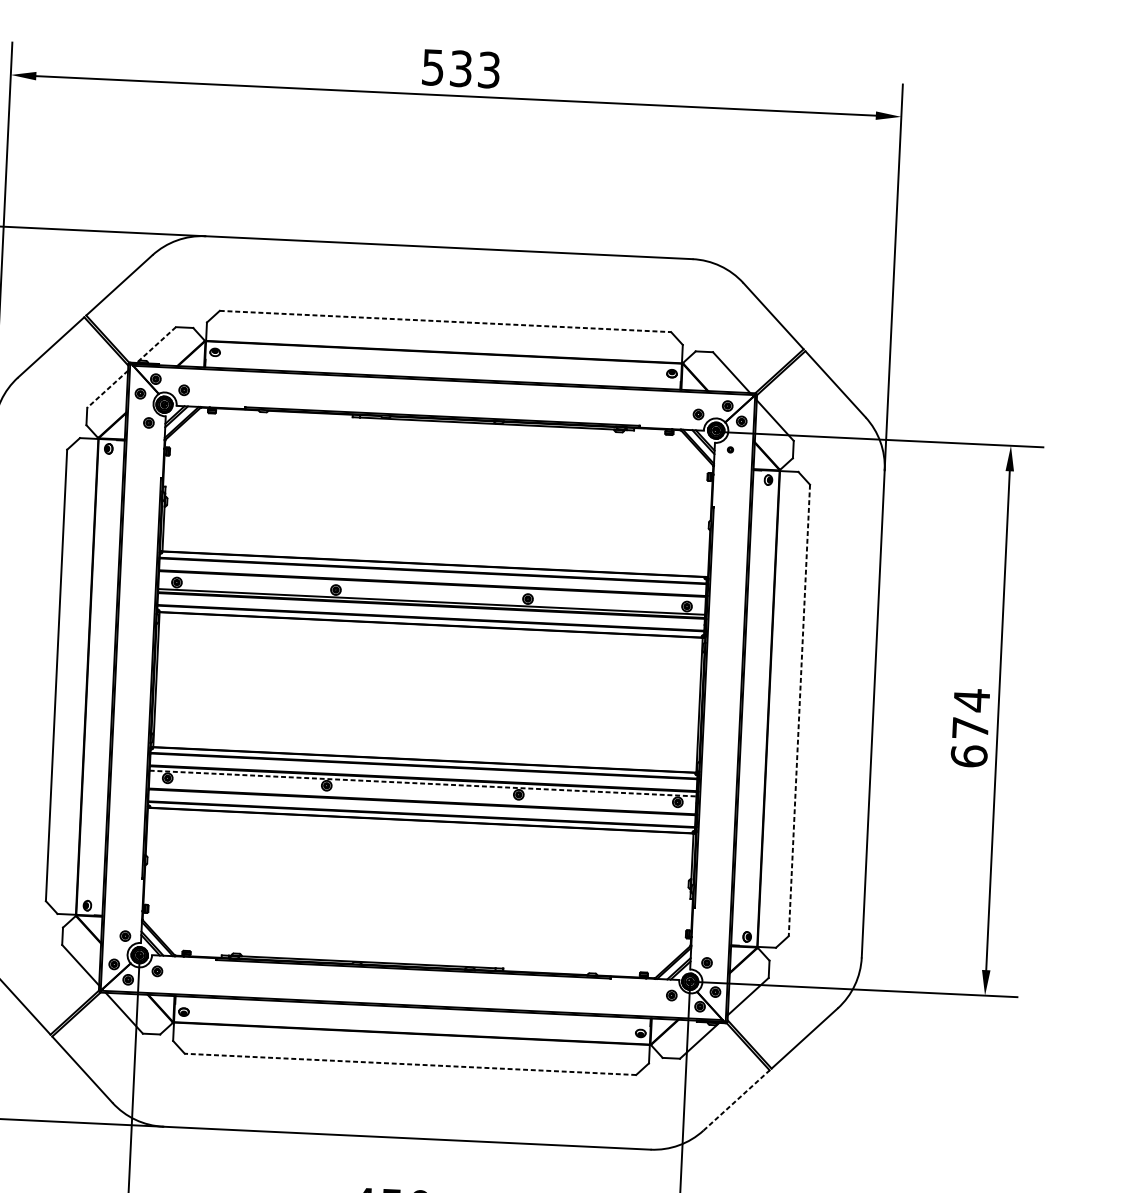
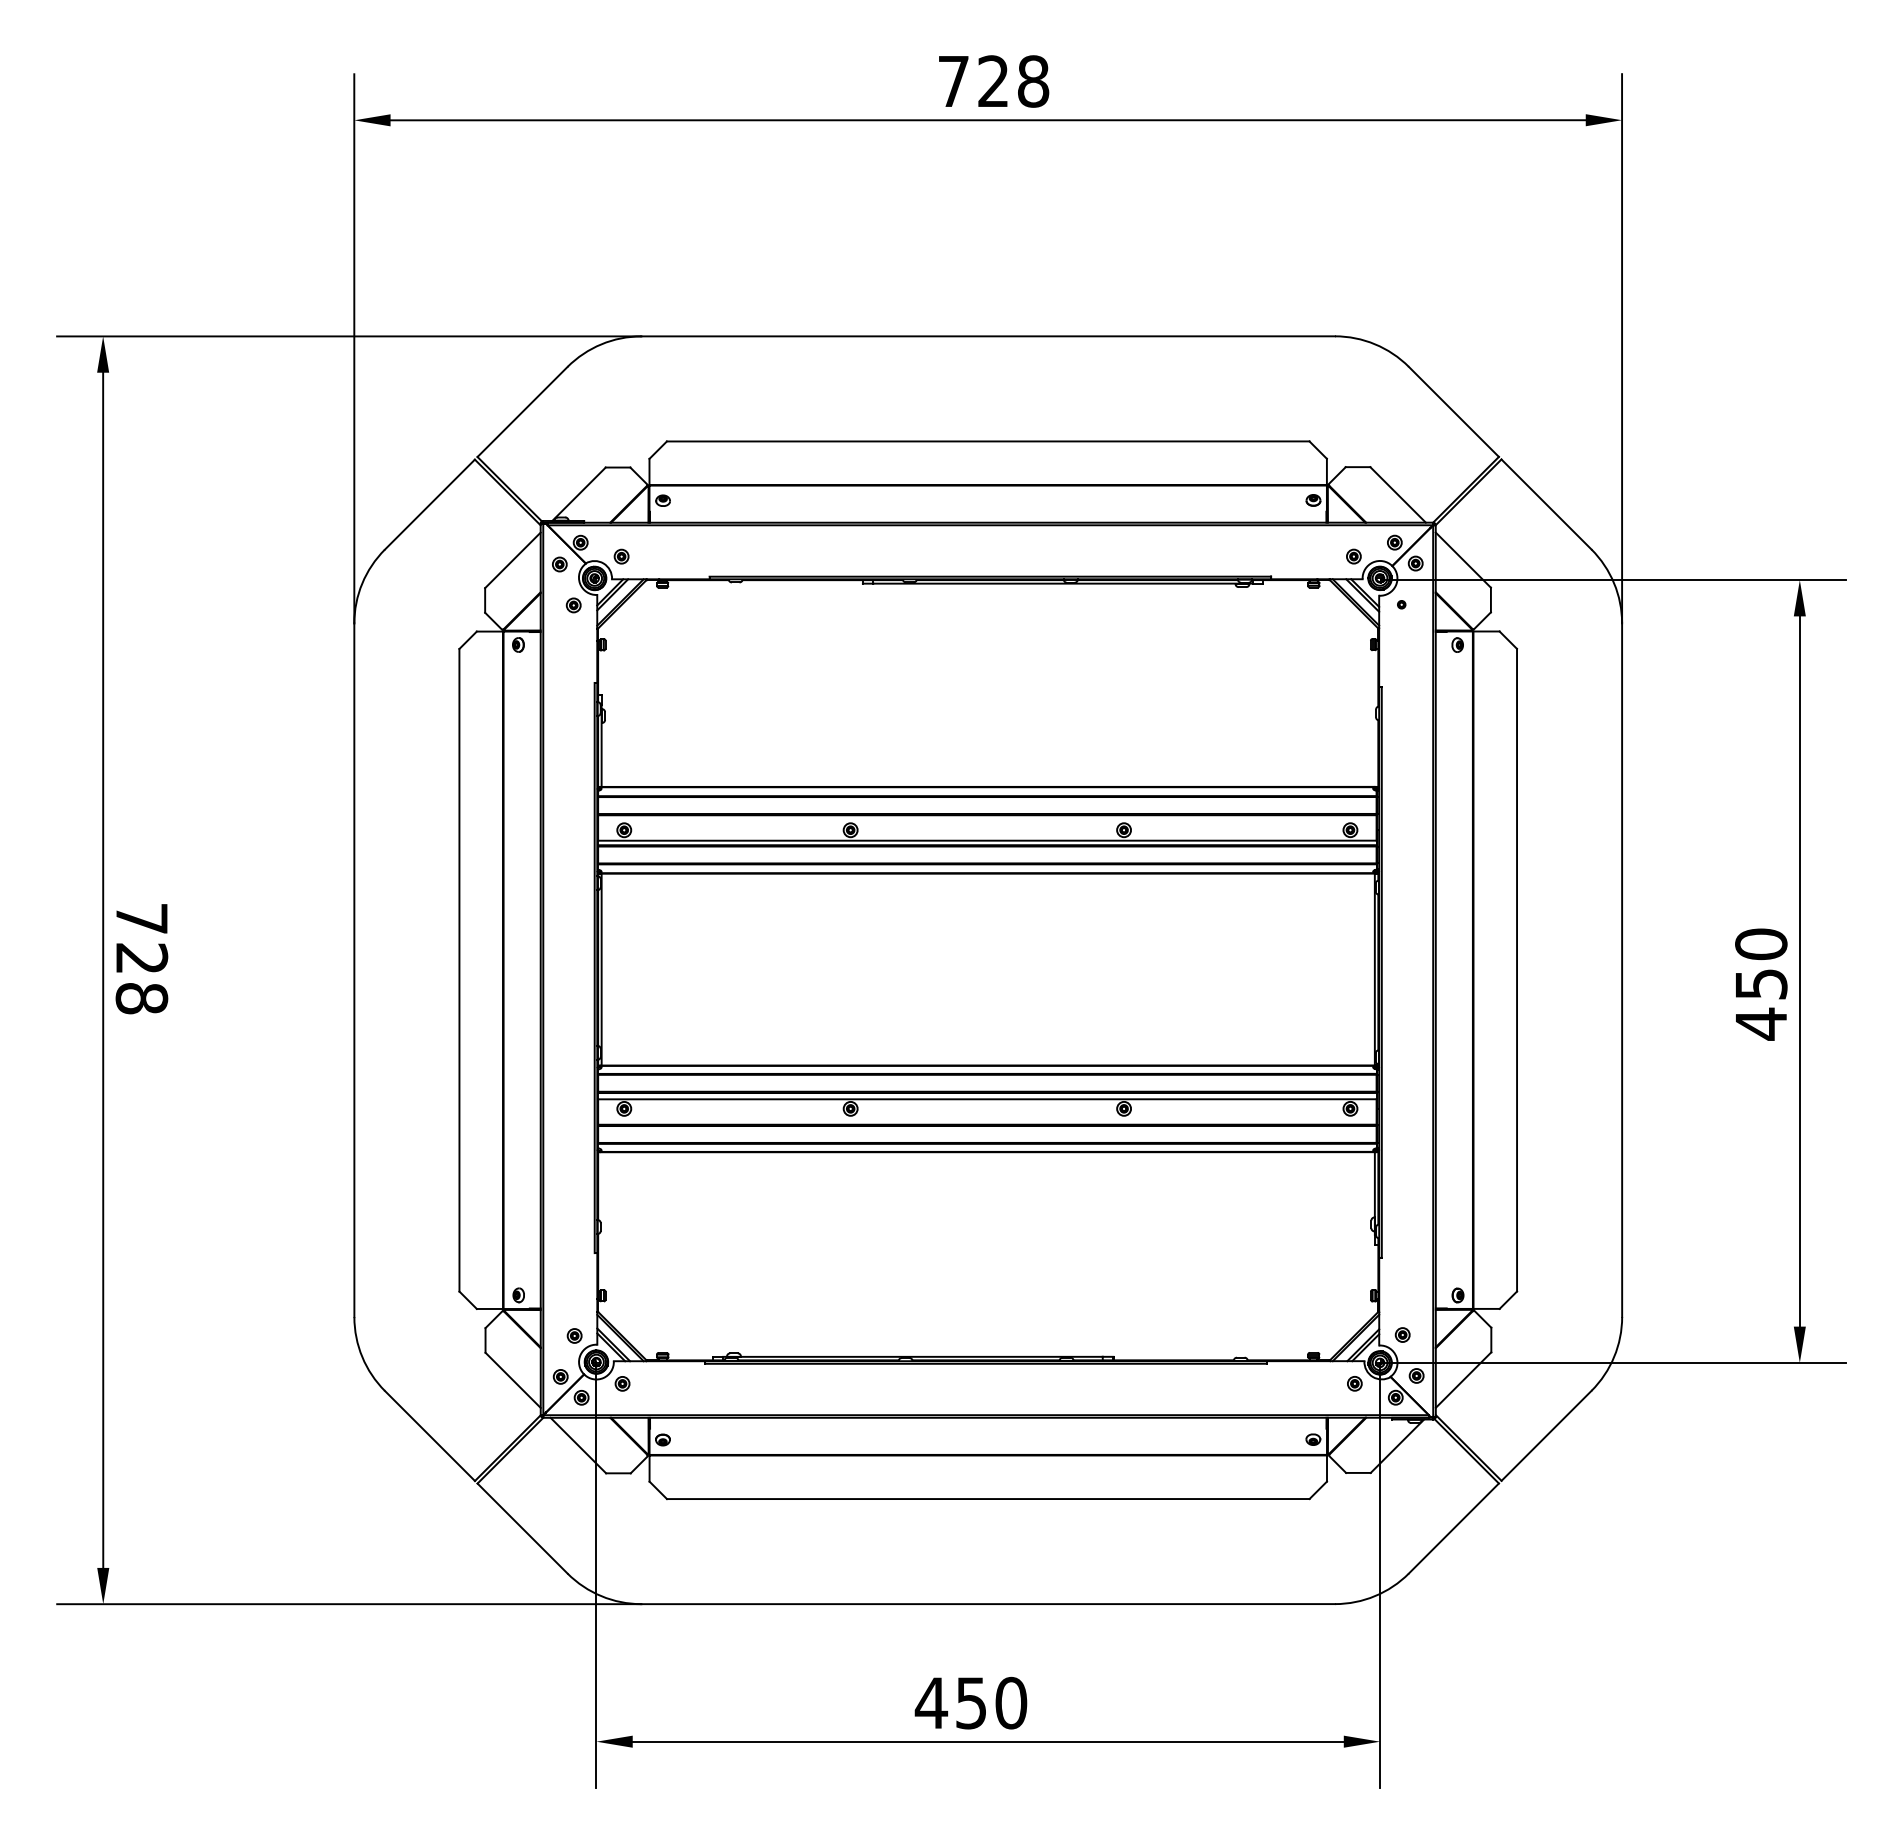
text: (461, 68) -> (993, 81), 533 -> 728
line: (445, 321) -> (988, 441), dashed -> solid
line: (156, 345) -> (579, 494), dashed -> solid
line: (107, 389) -> (512, 560), dashed -> solid
line: (799, 710) -> (1517, 970), dashed -> solid
text: (970, 727) -> (1761, 983), 674 -> 450
line: (423, 783) -> (987, 1099), dashed -> solid
line: (409, 1064) -> (987, 1499), dashed -> solid
line: (736, 1100) -> (1453, 1528), dashed -> solid

